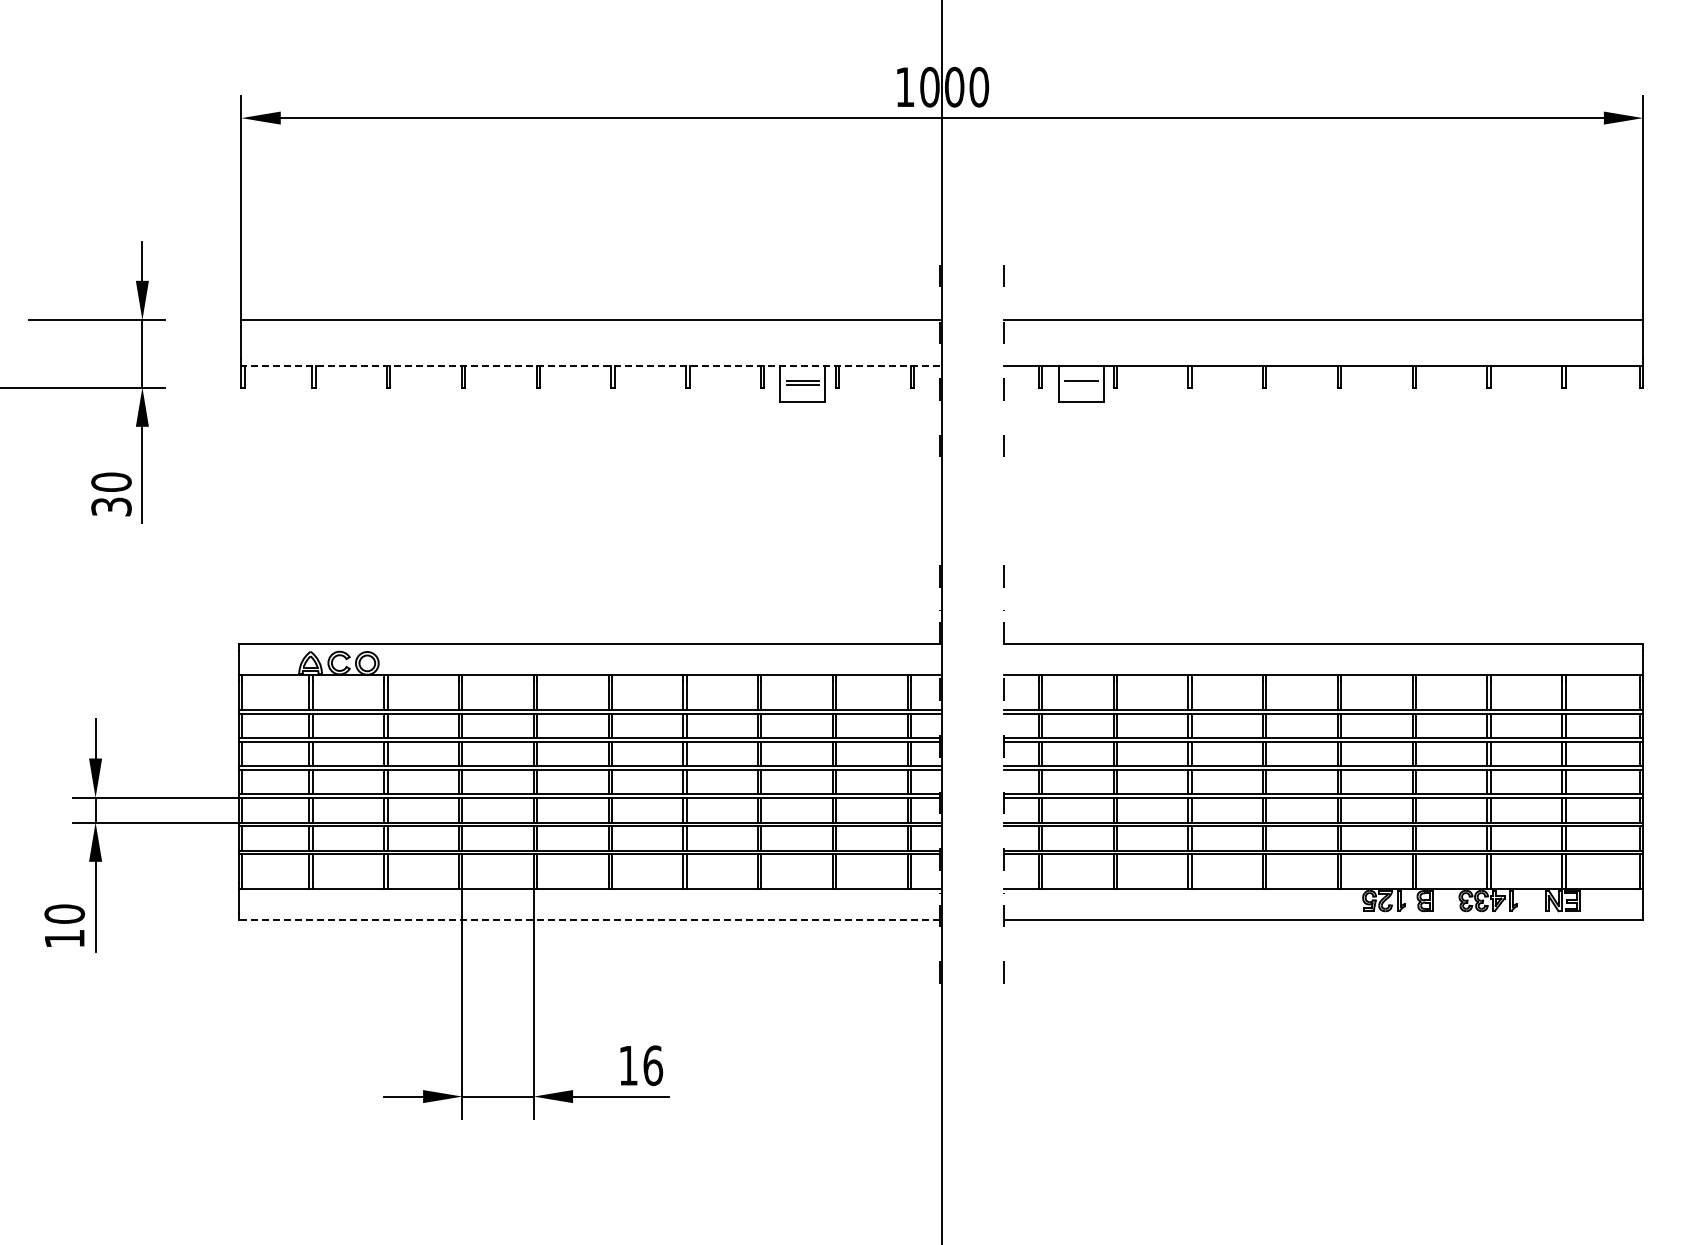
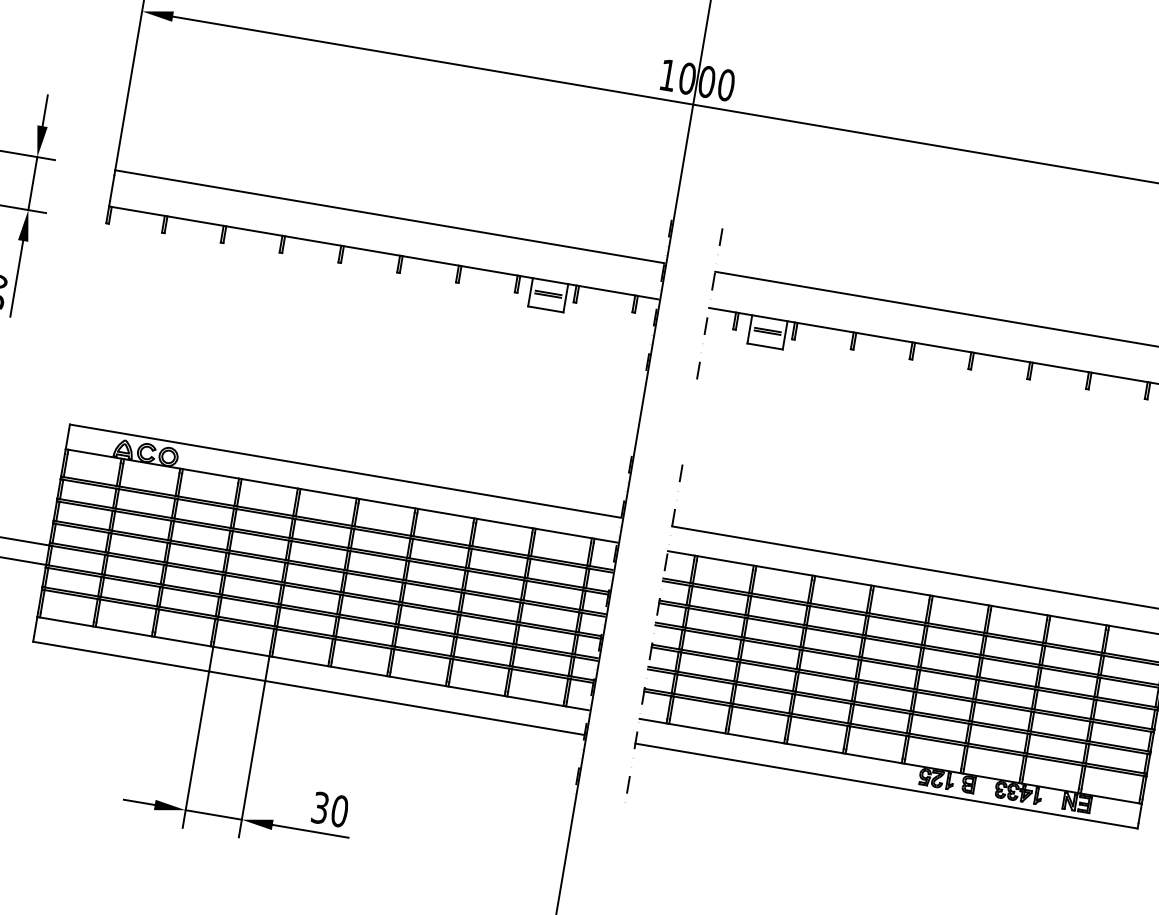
line: (590, 366) -> (383, 253), dashed -> solid
line: (1081, 384) -> (767, 332), added
line: (589, 920) -> (309, 688), dashed -> solid
text: (641, 1065) -> (330, 809), 16 -> 30

